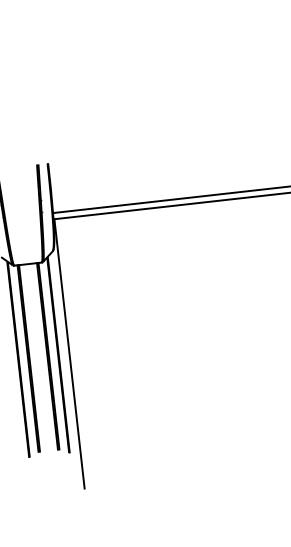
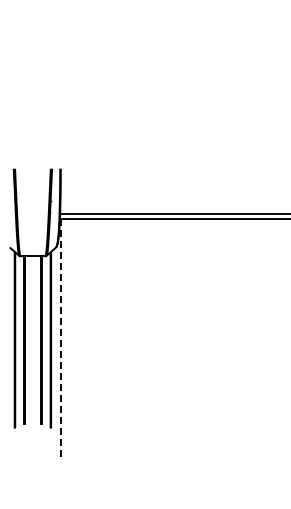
line: (69, 354) -> (60, 340), solid -> dashed

